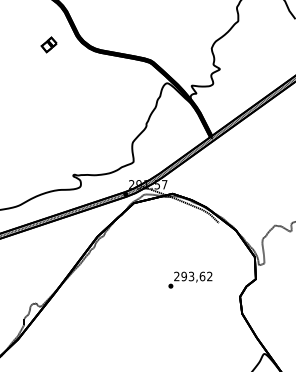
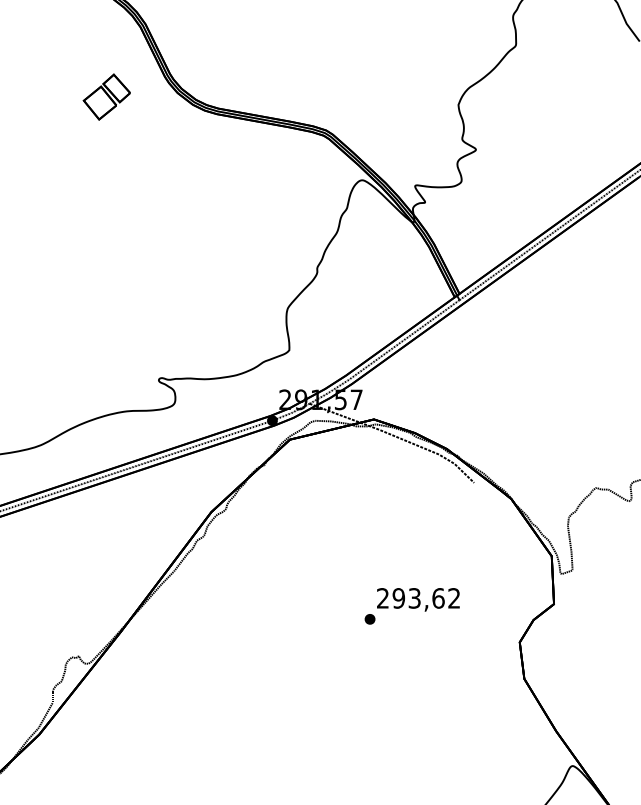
part: (48, 44) -> (105, 96), size x1.43

